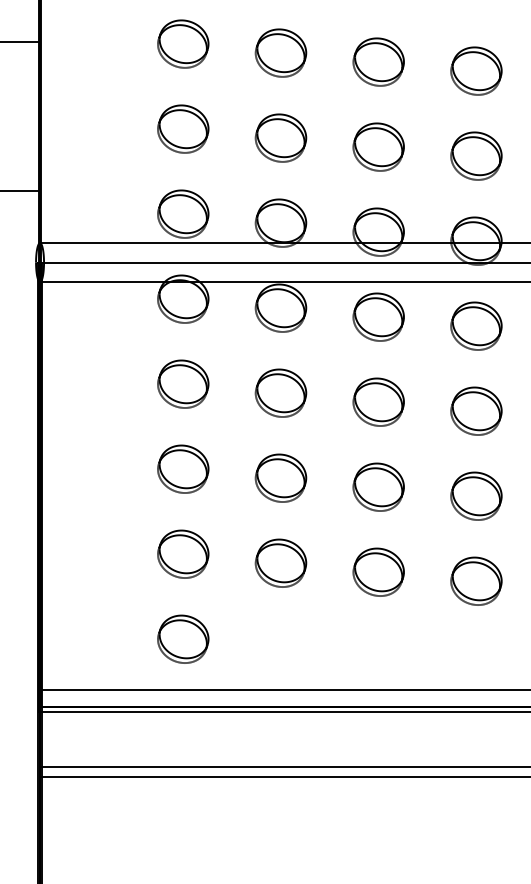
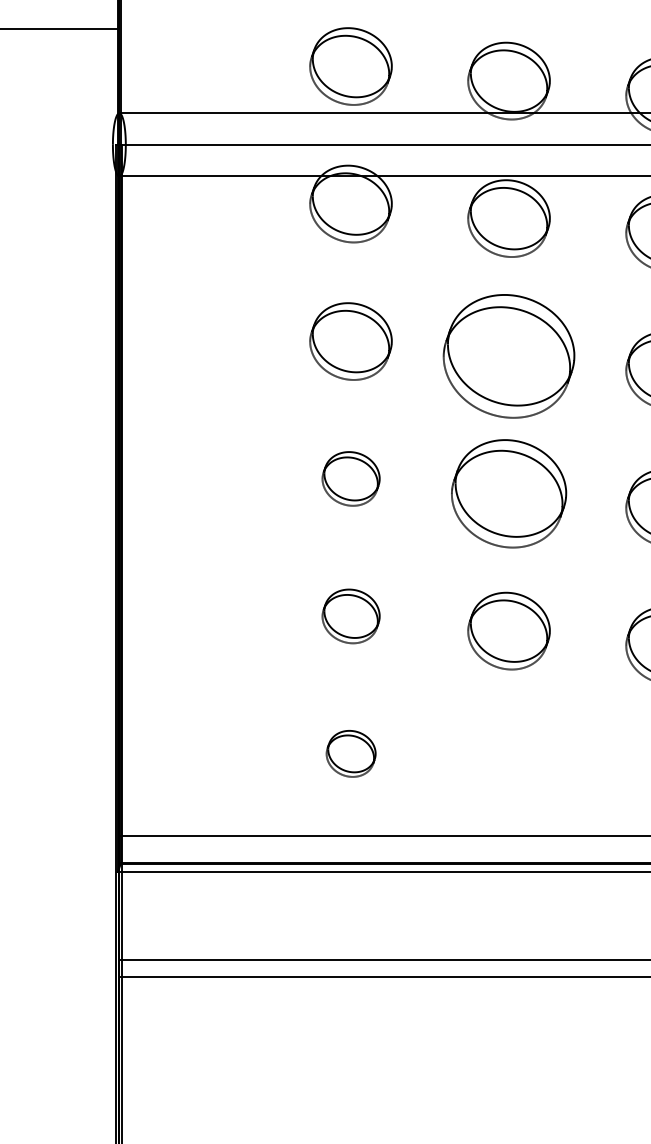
part: (280, 392) -> (508, 354), size x1.6
part: (183, 468) -> (351, 477), size x0.7
part: (280, 477) -> (508, 492), size x1.4
part: (183, 553) -> (351, 615), size x0.7
part: (183, 638) -> (351, 752), size x0.6

